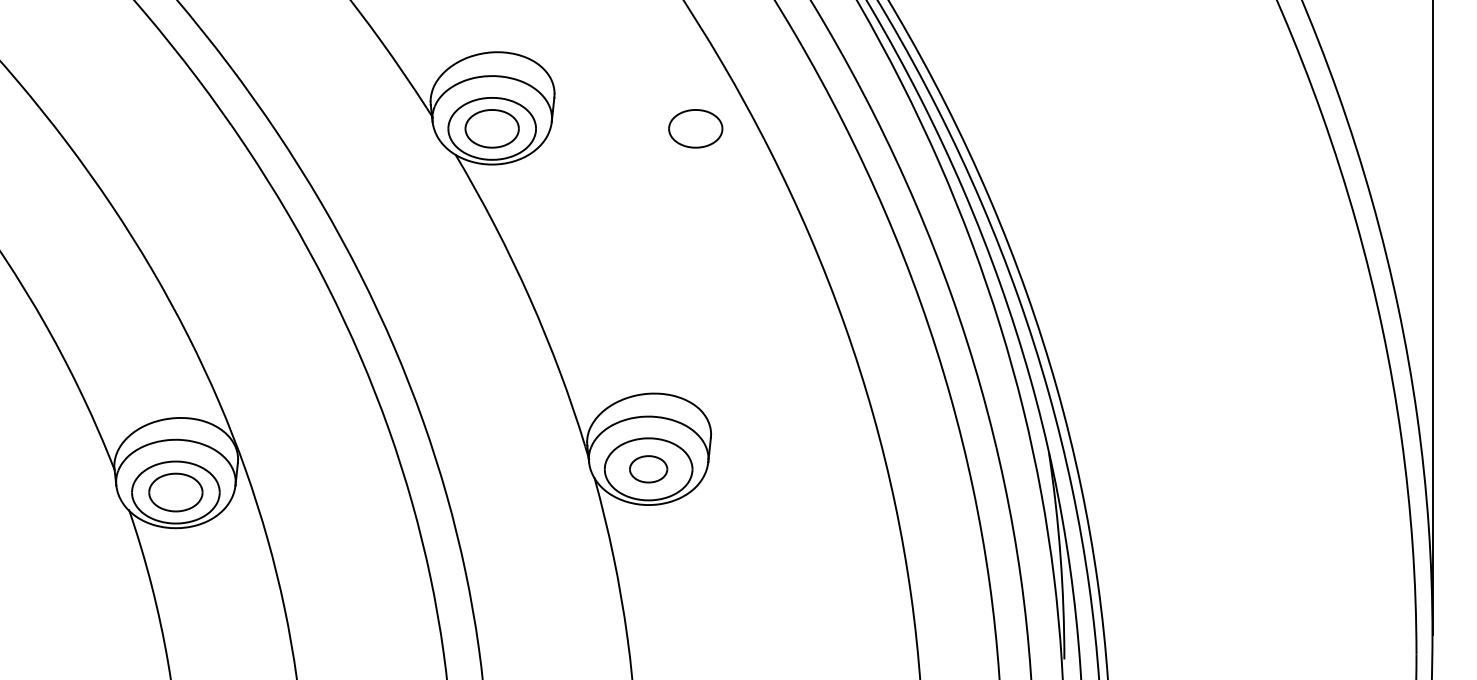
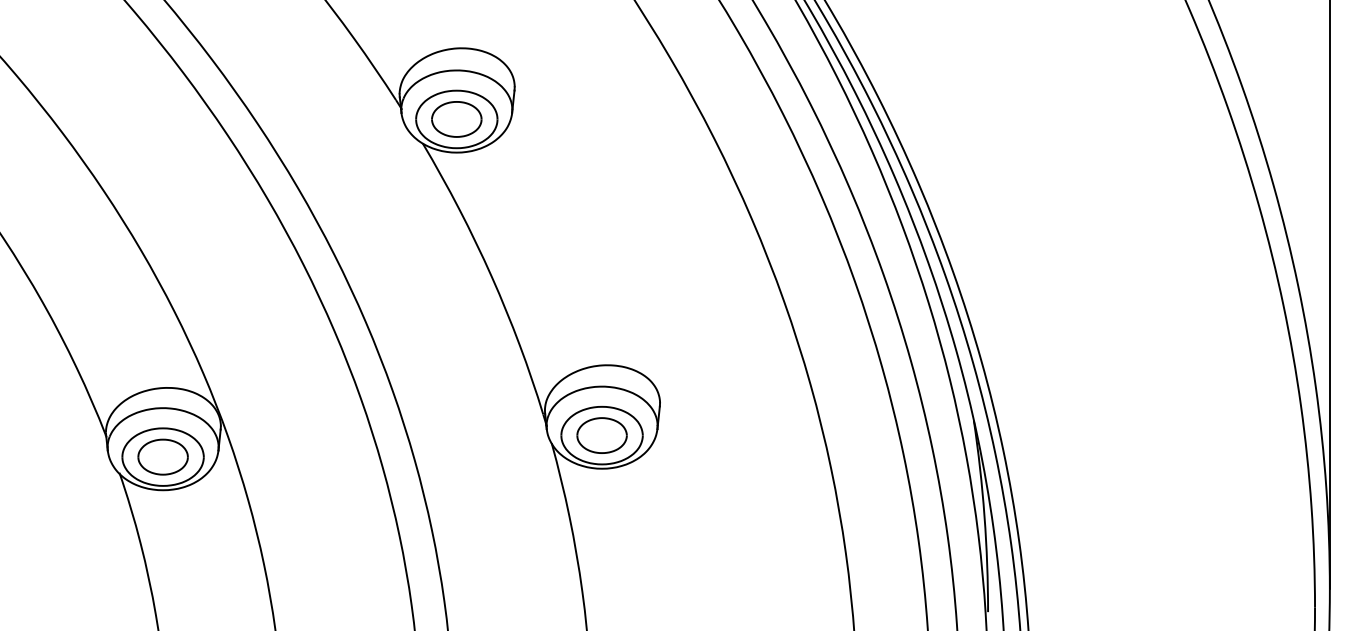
part: (695, 128) -> (645, 119), removed
part: (648, 469) -> (601, 435), size x1.43

